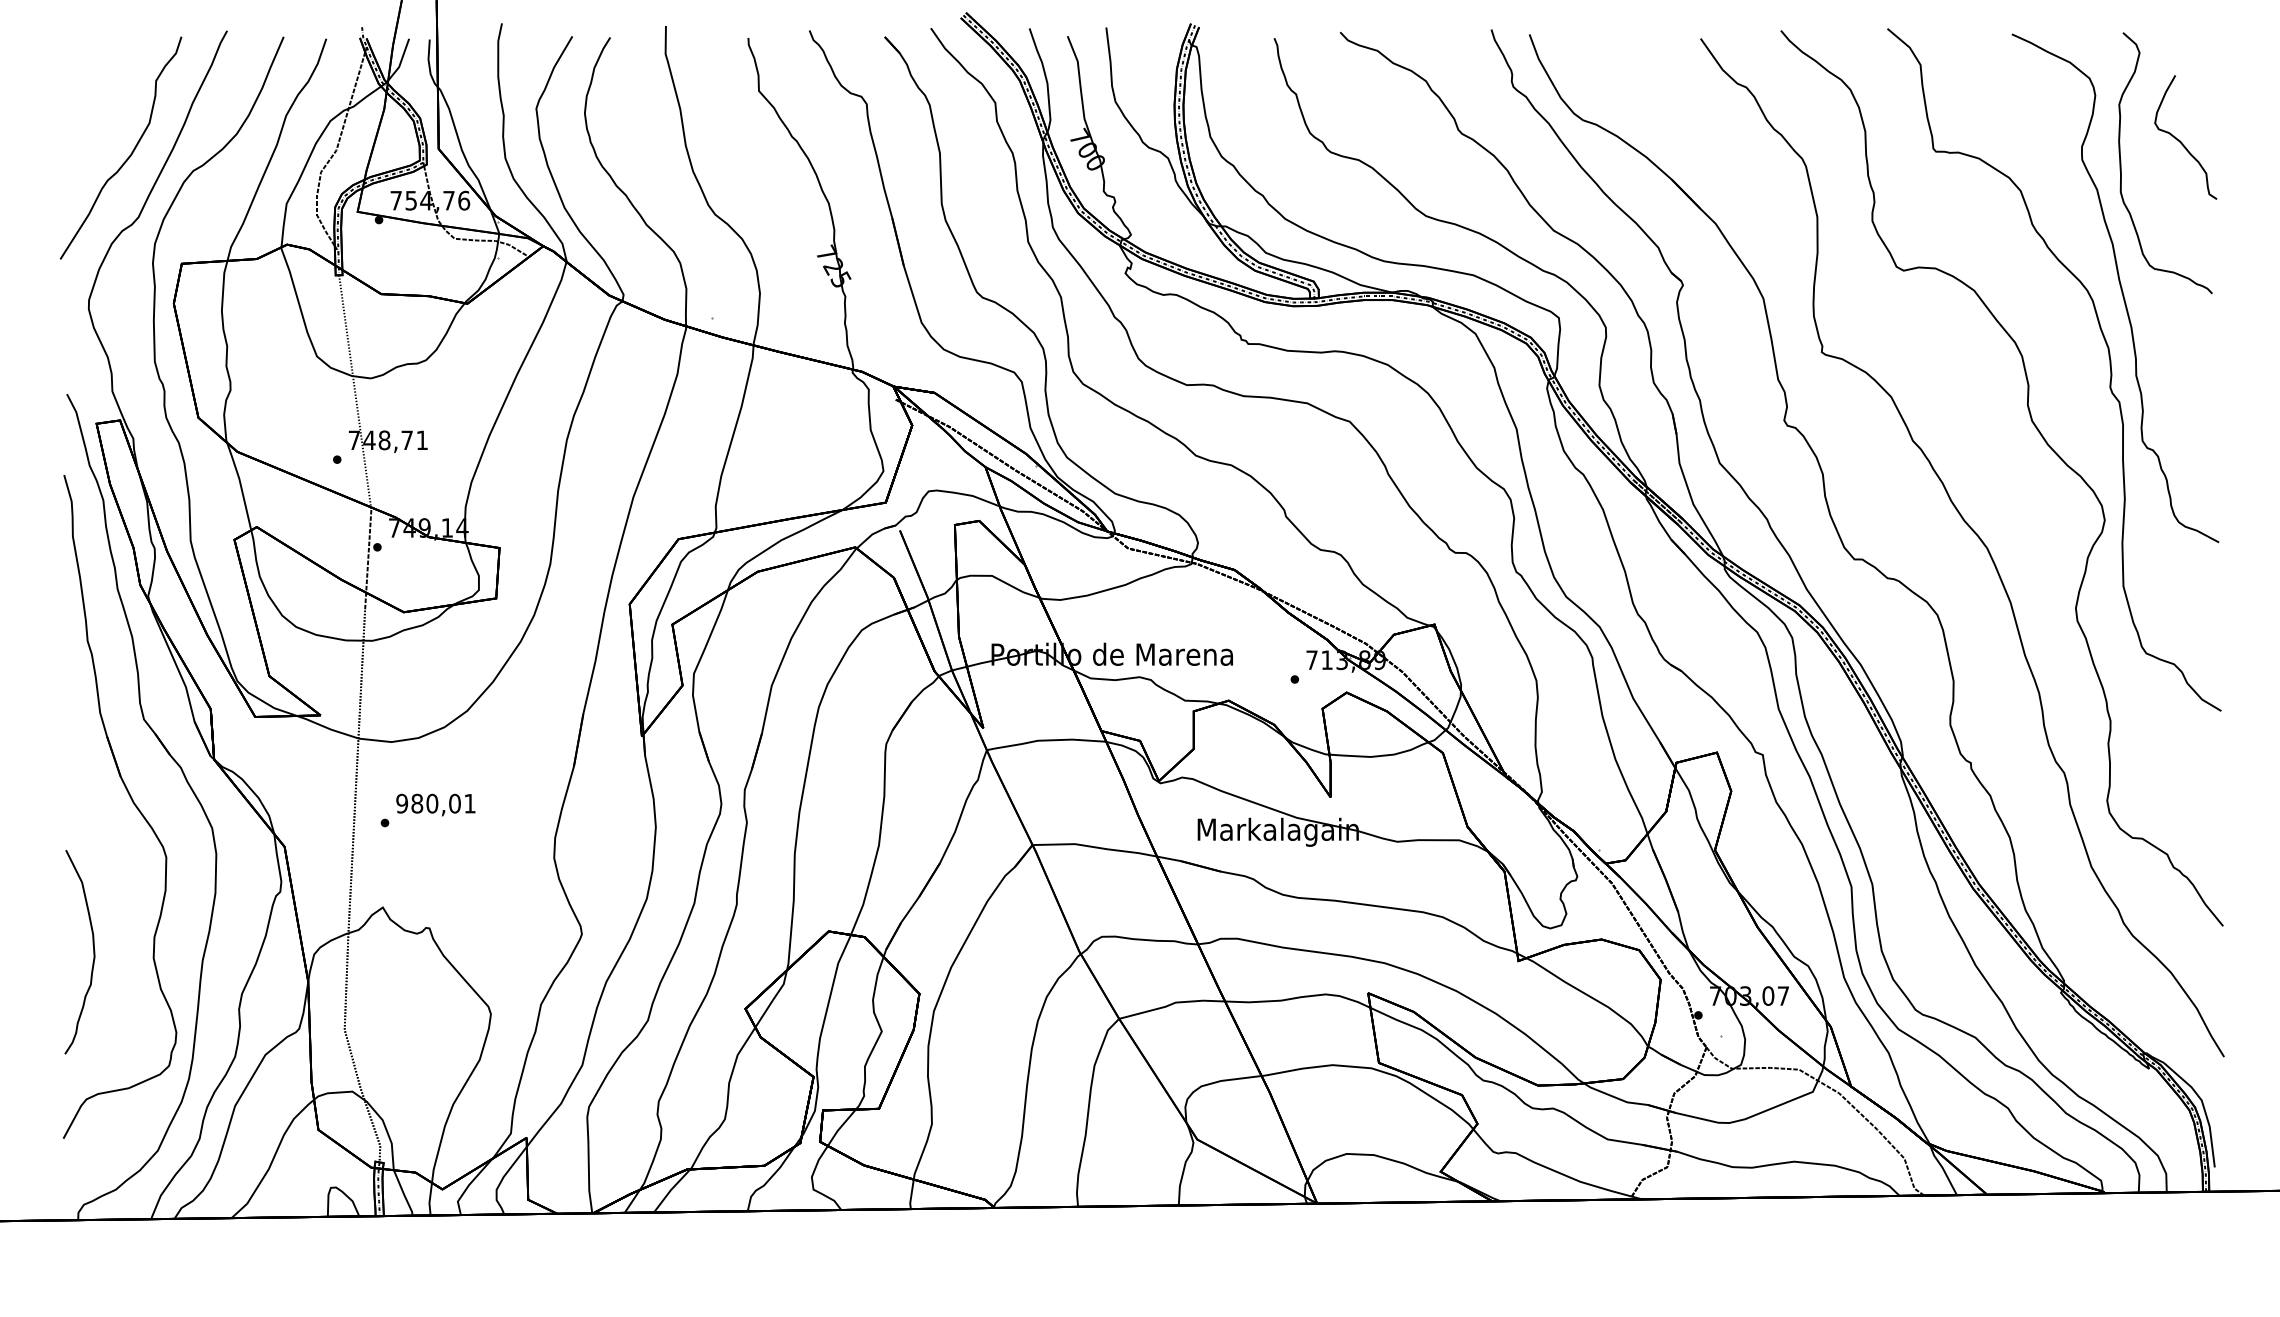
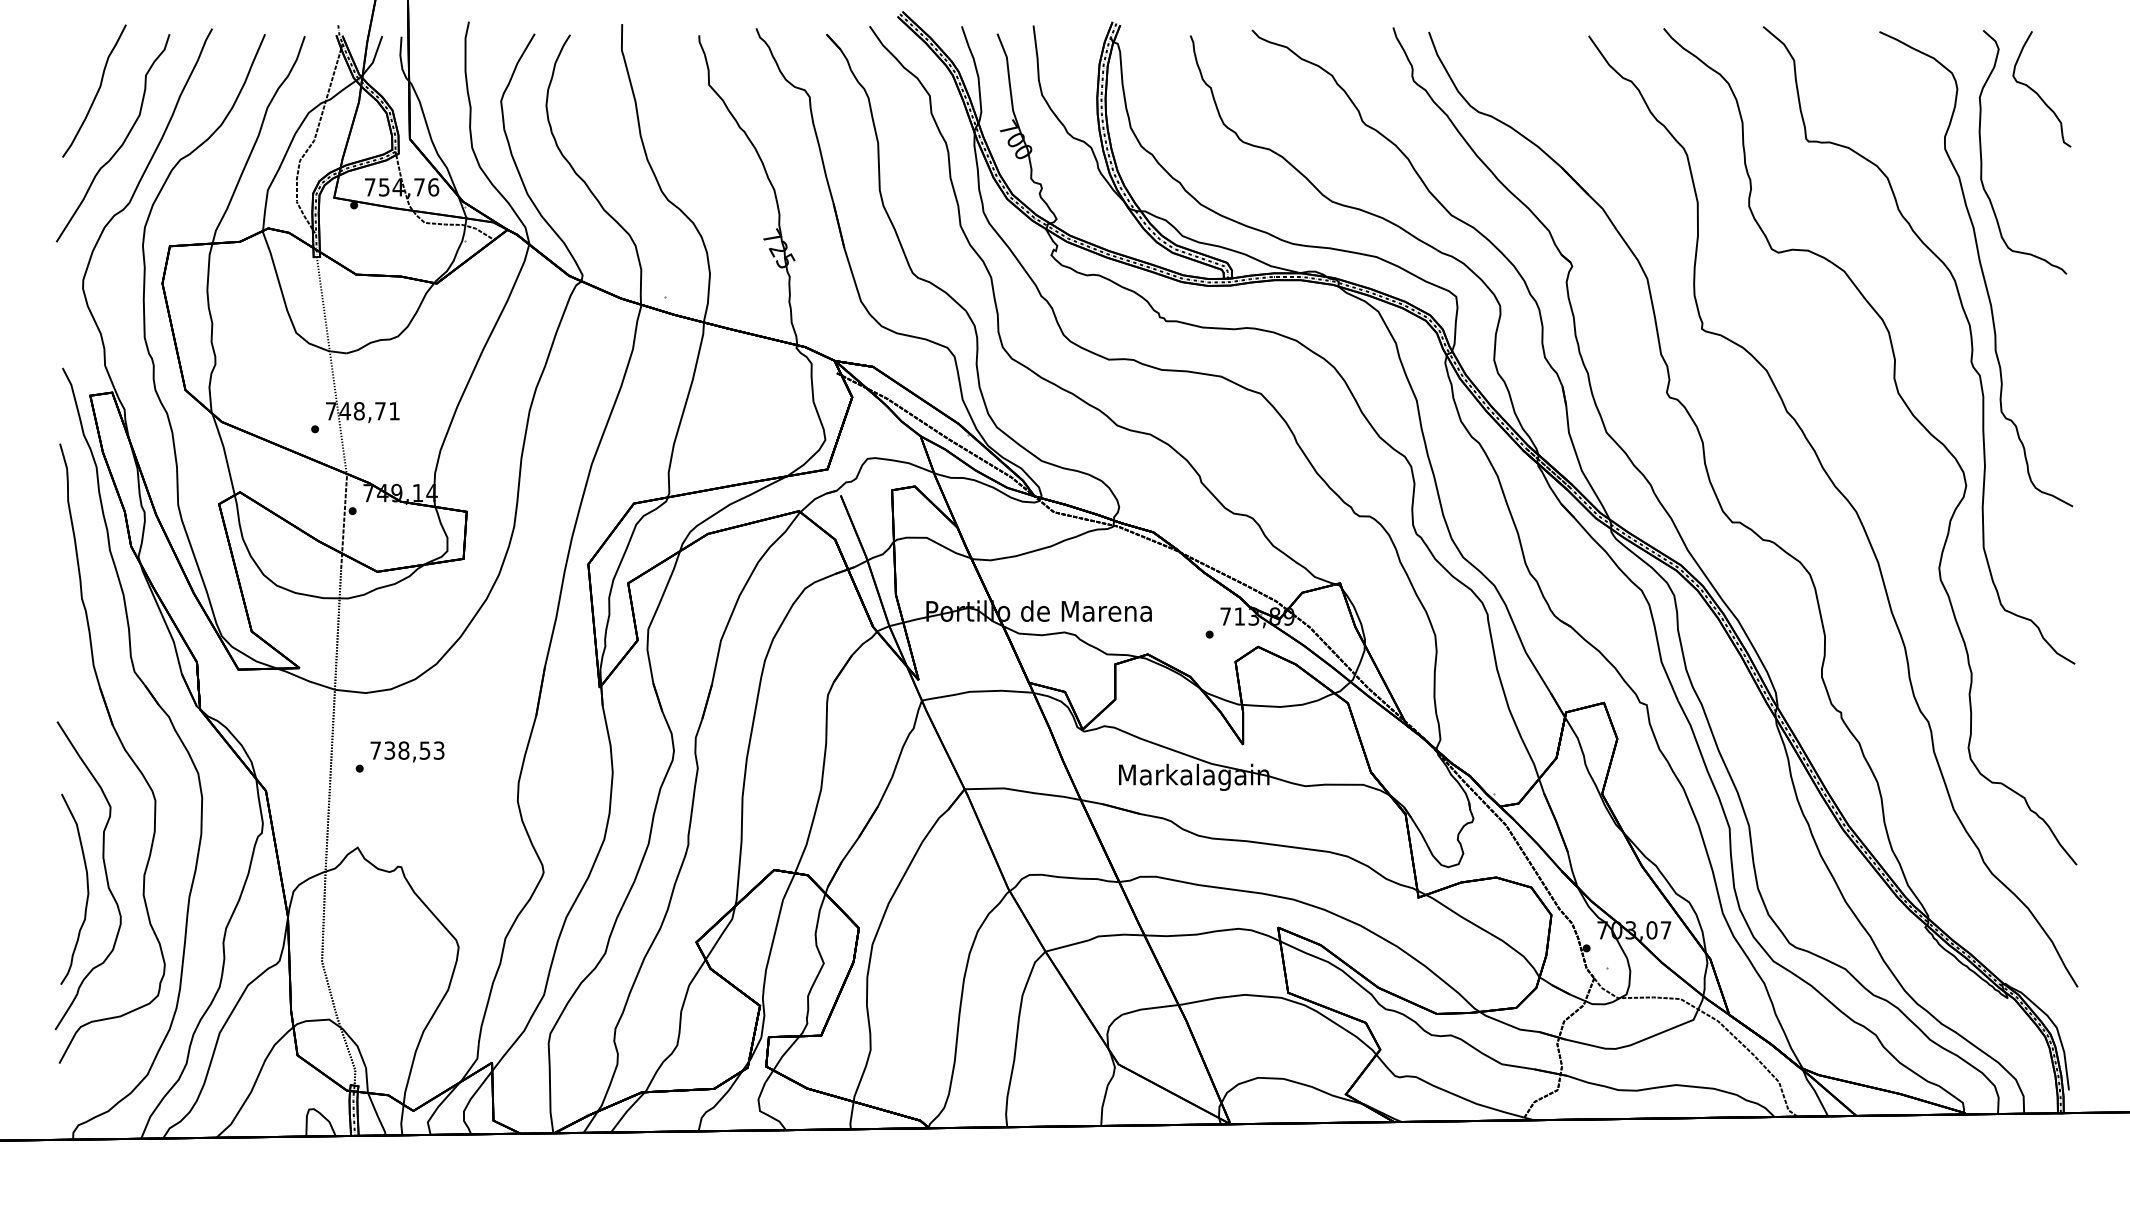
curve: (103, 99) -> (96, 92), added
curve: (2181, 140) -> (2037, 92), moved
text: (436, 803) -> (407, 750), 980,01 -> 738,53
curve: (111, 932) -> (104, 870), added

